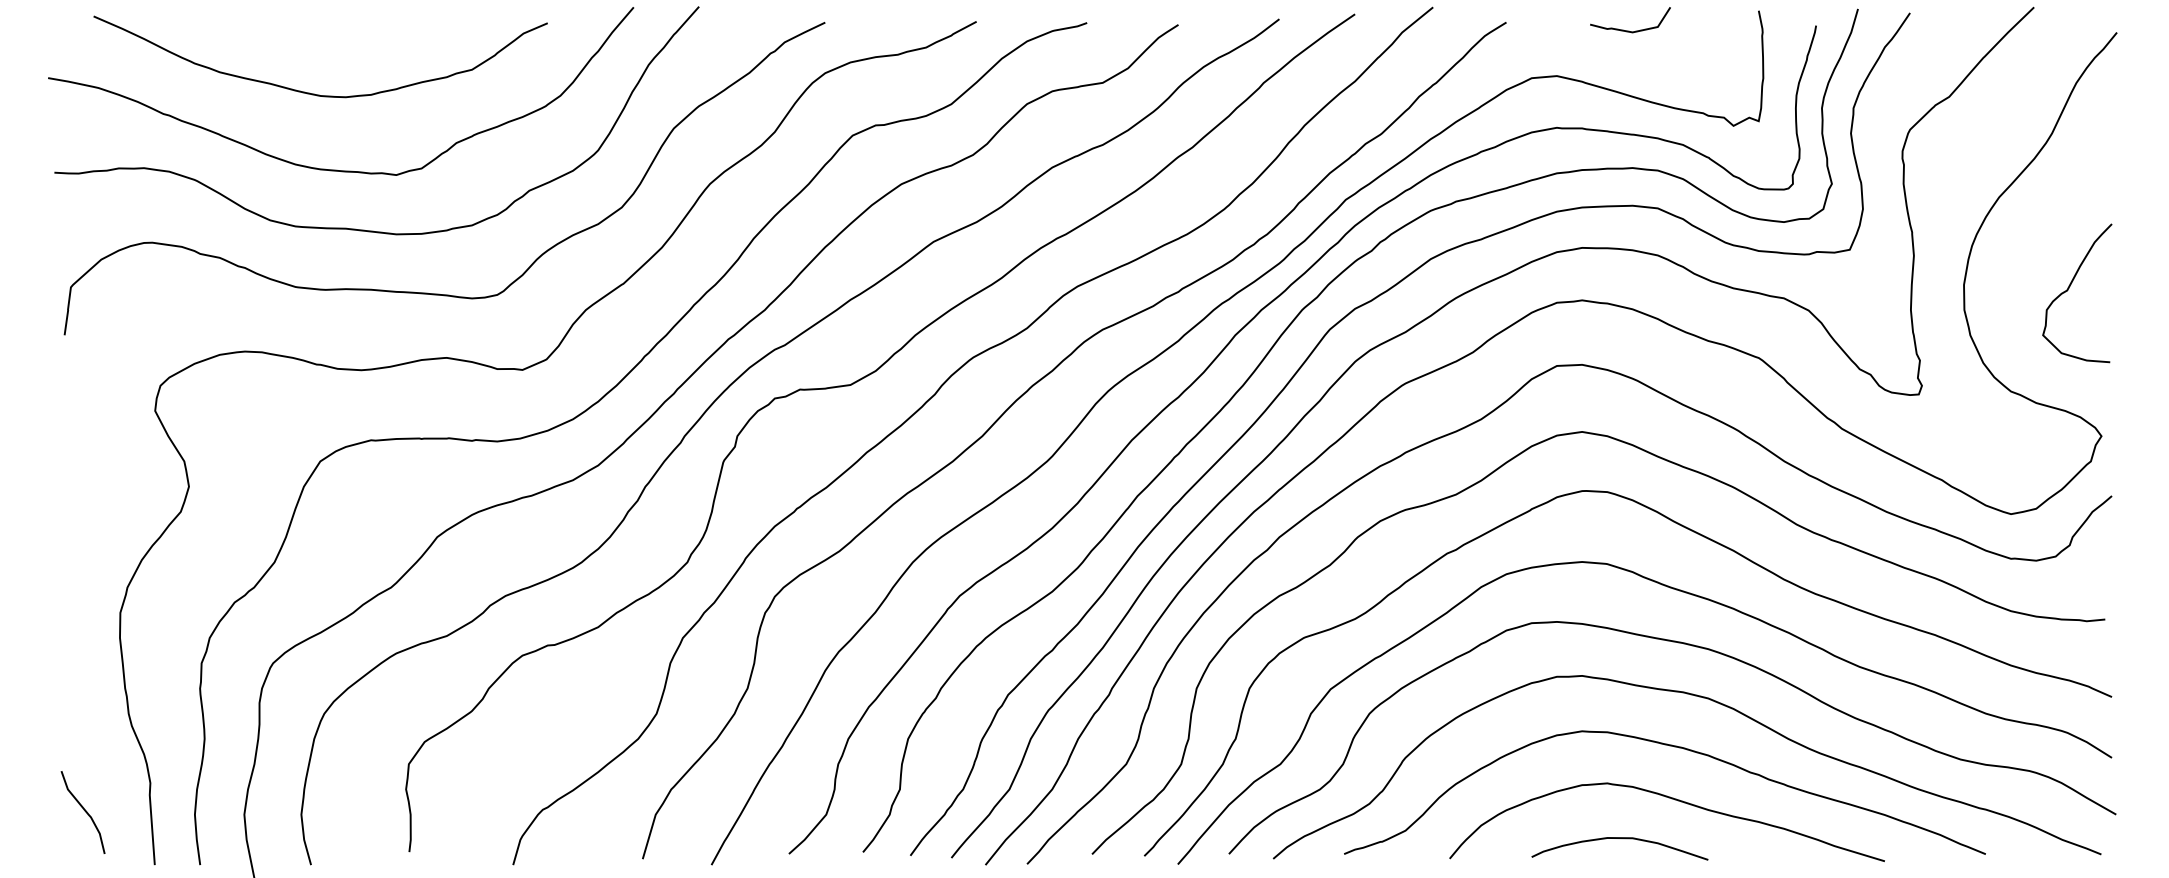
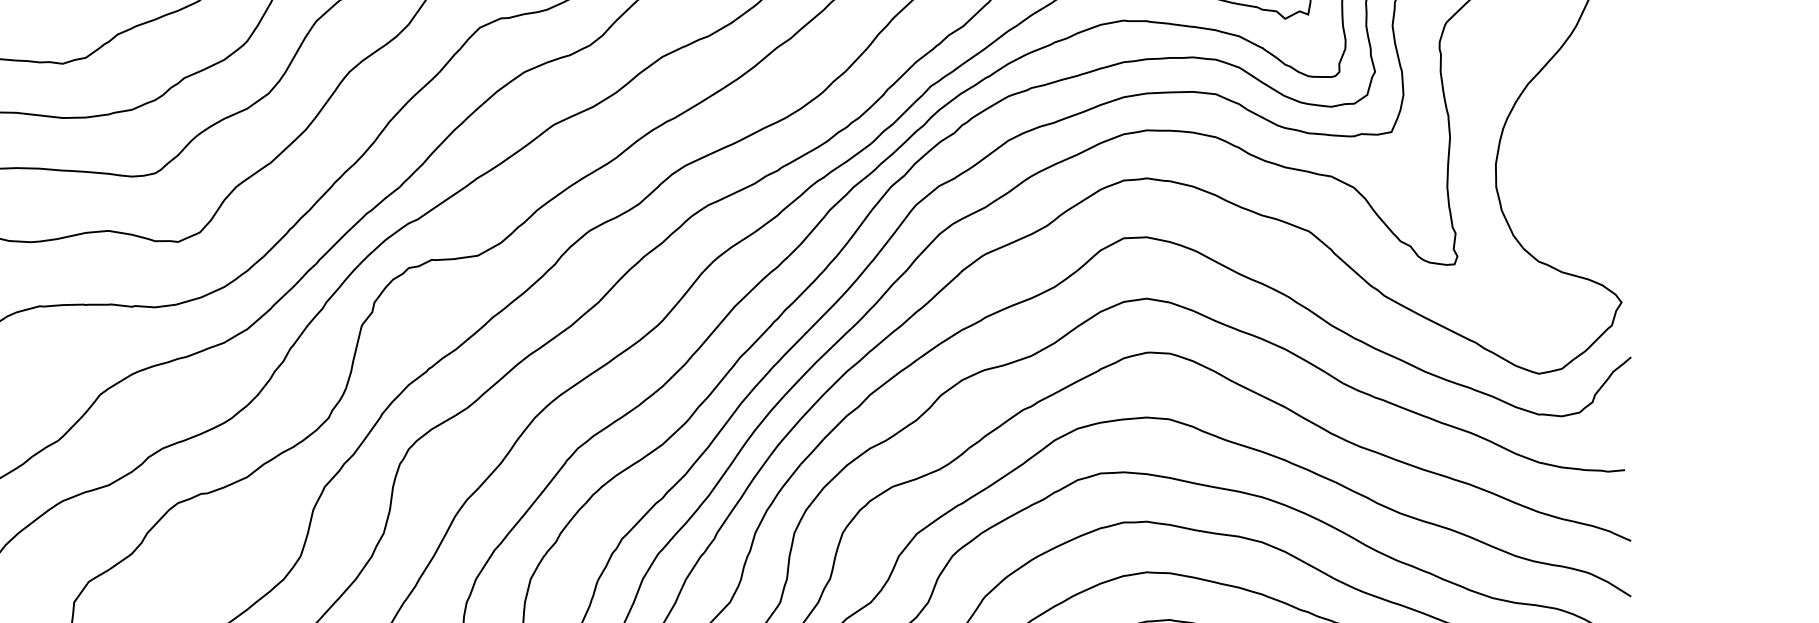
curve: (2069, 288) -> (1592, 167), removed

